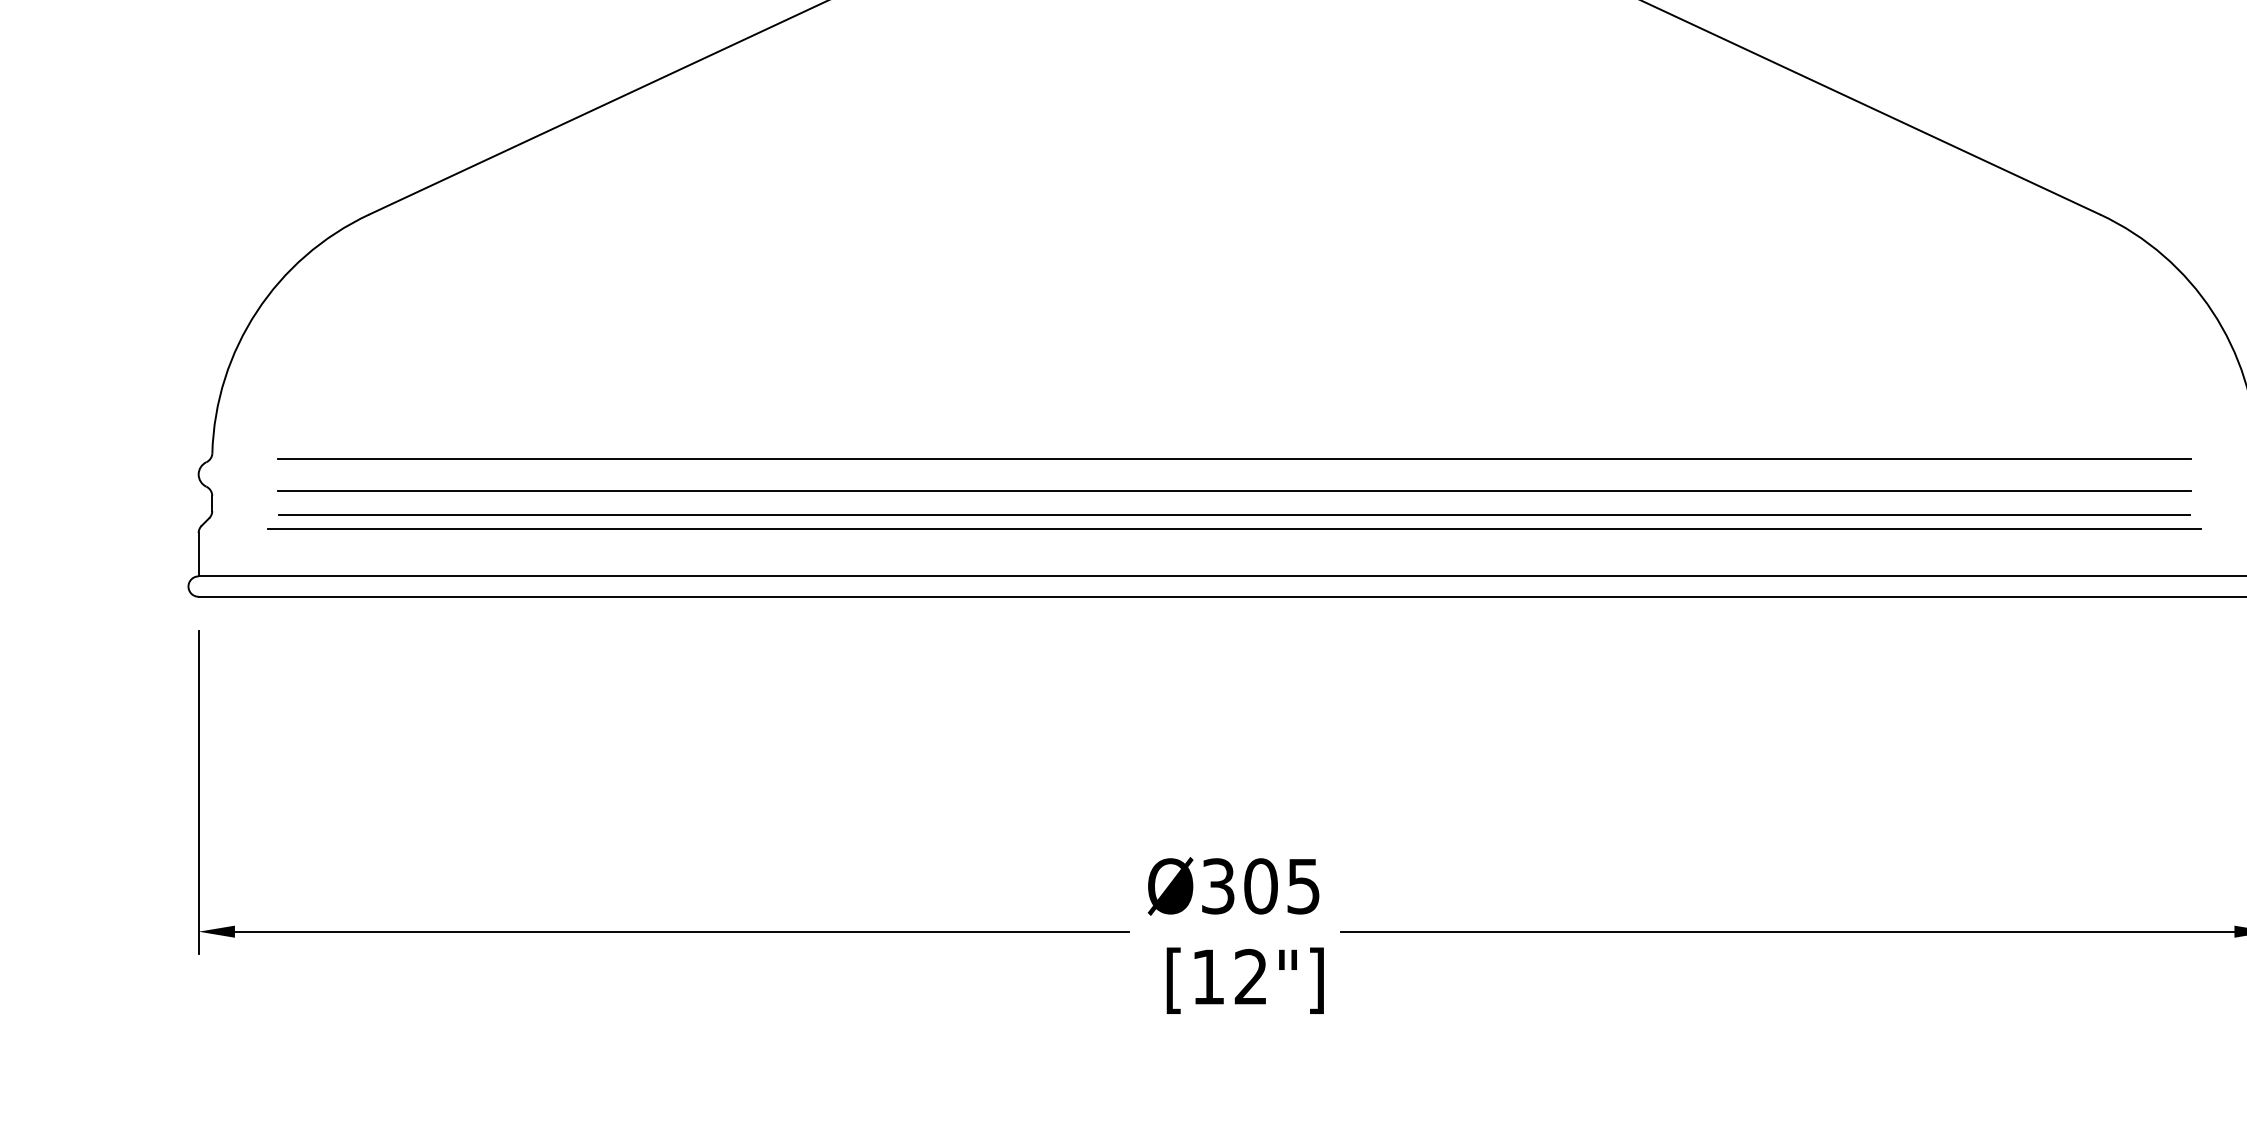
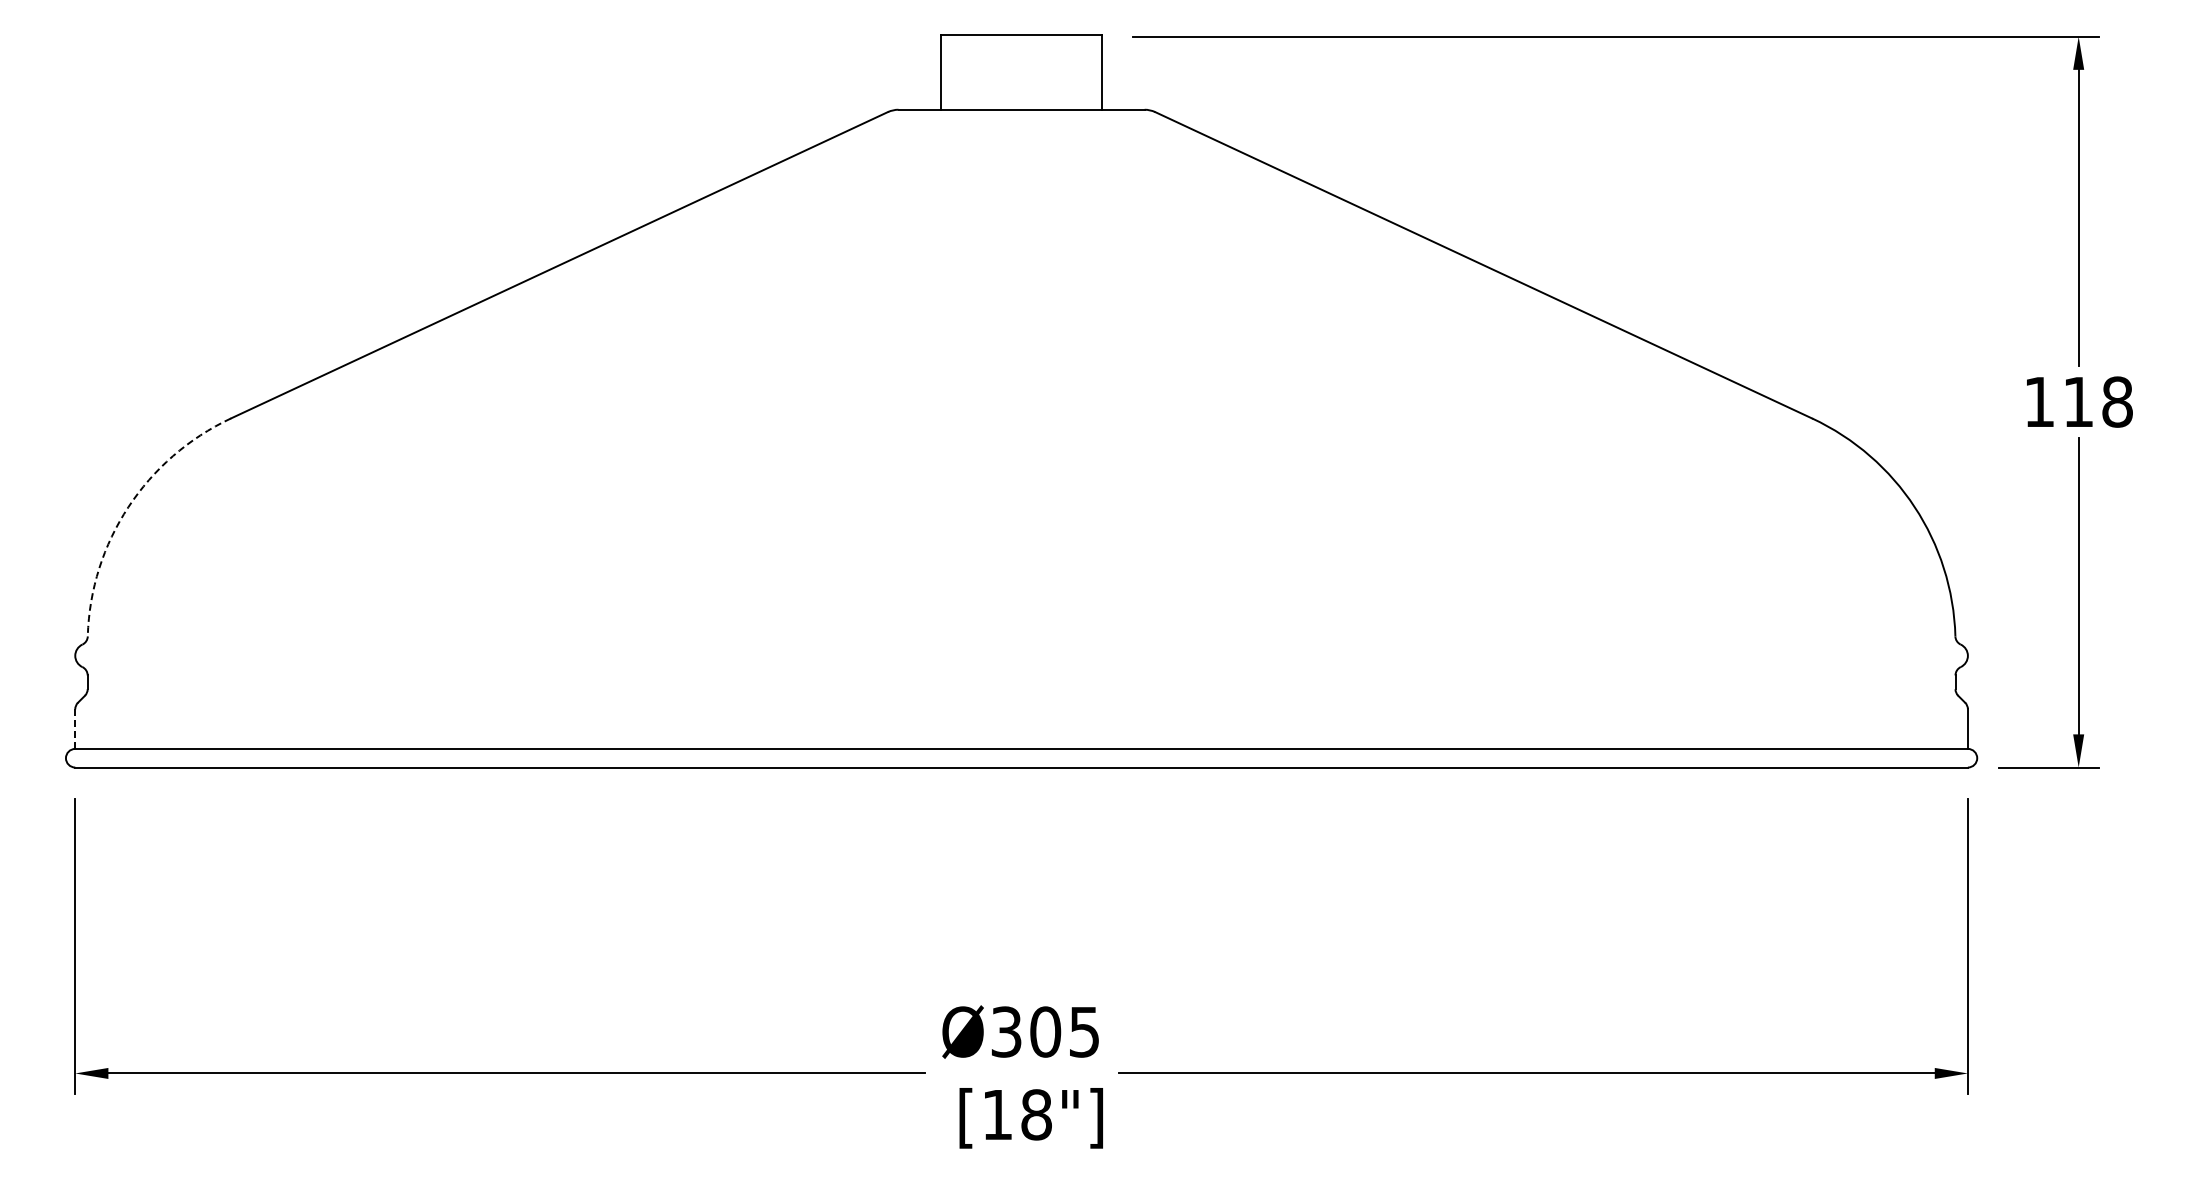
arc: (256, 312) -> (128, 507), solid -> dashed
line: (1234, 458) -> (1021, 641), removed
line: (1234, 490) -> (1021, 670), removed
line: (1234, 514) -> (1021, 692), removed
line: (1234, 528) -> (1021, 705), removed
line: (198, 555) -> (75, 729), solid -> dashed
text: (1251, 976) -> (1036, 1114), [12"] -> [18"]

